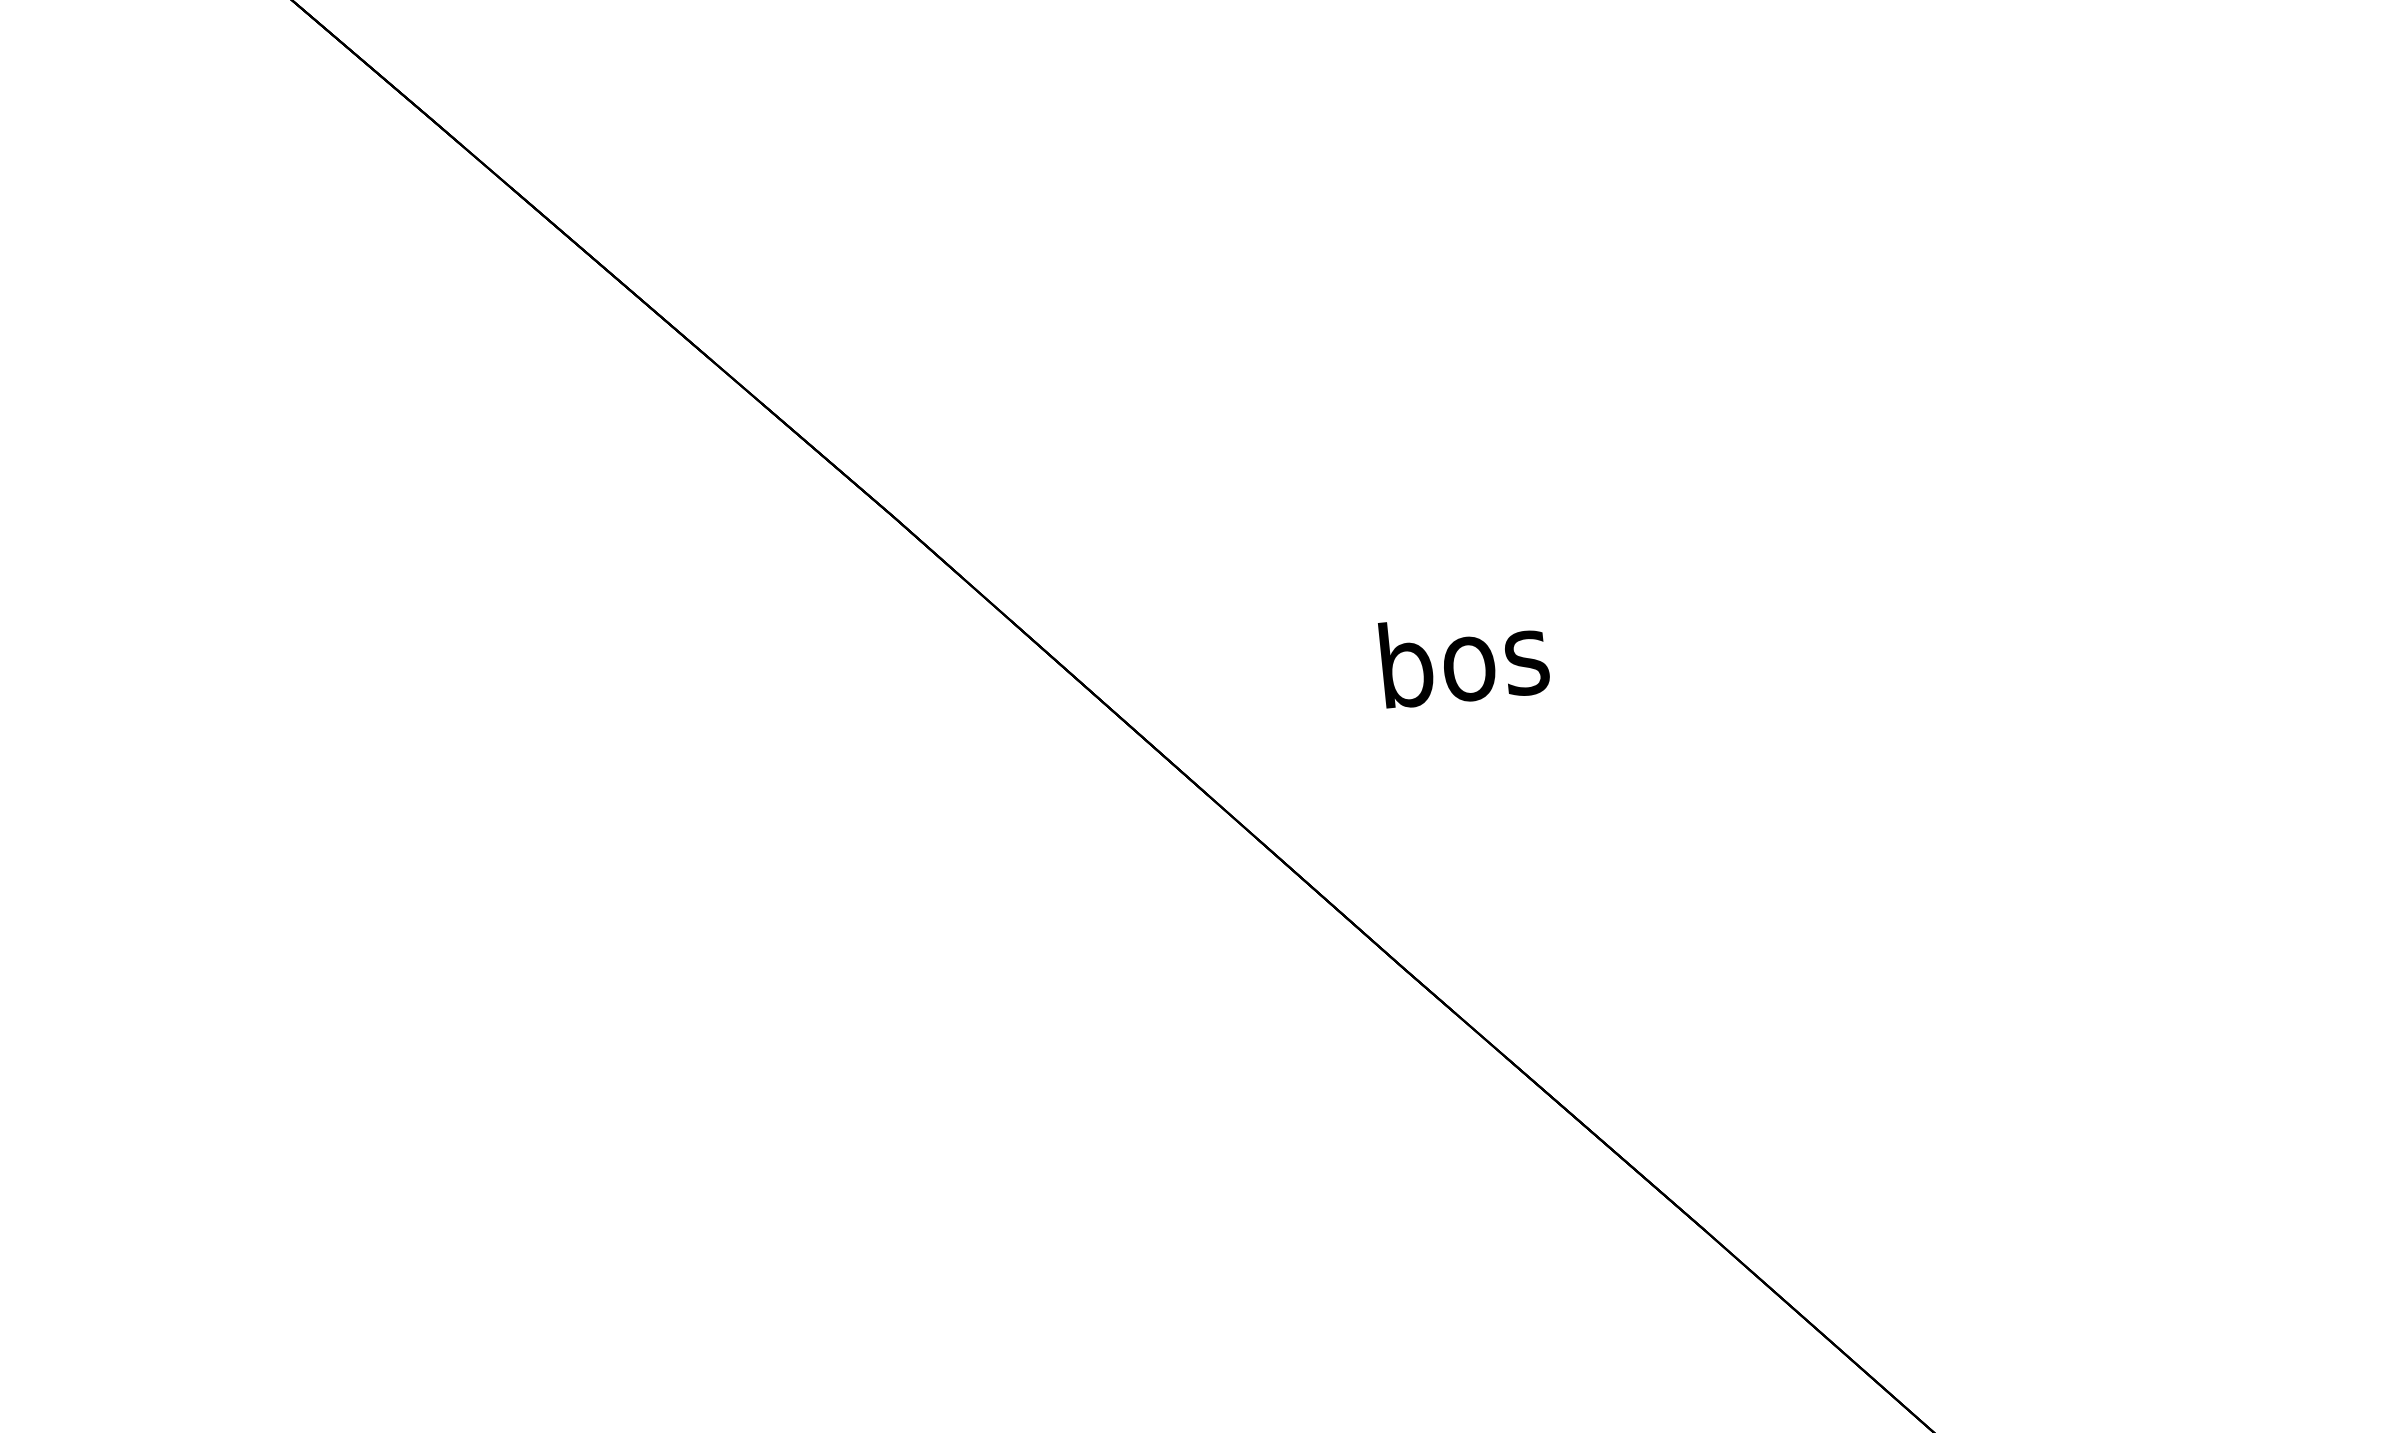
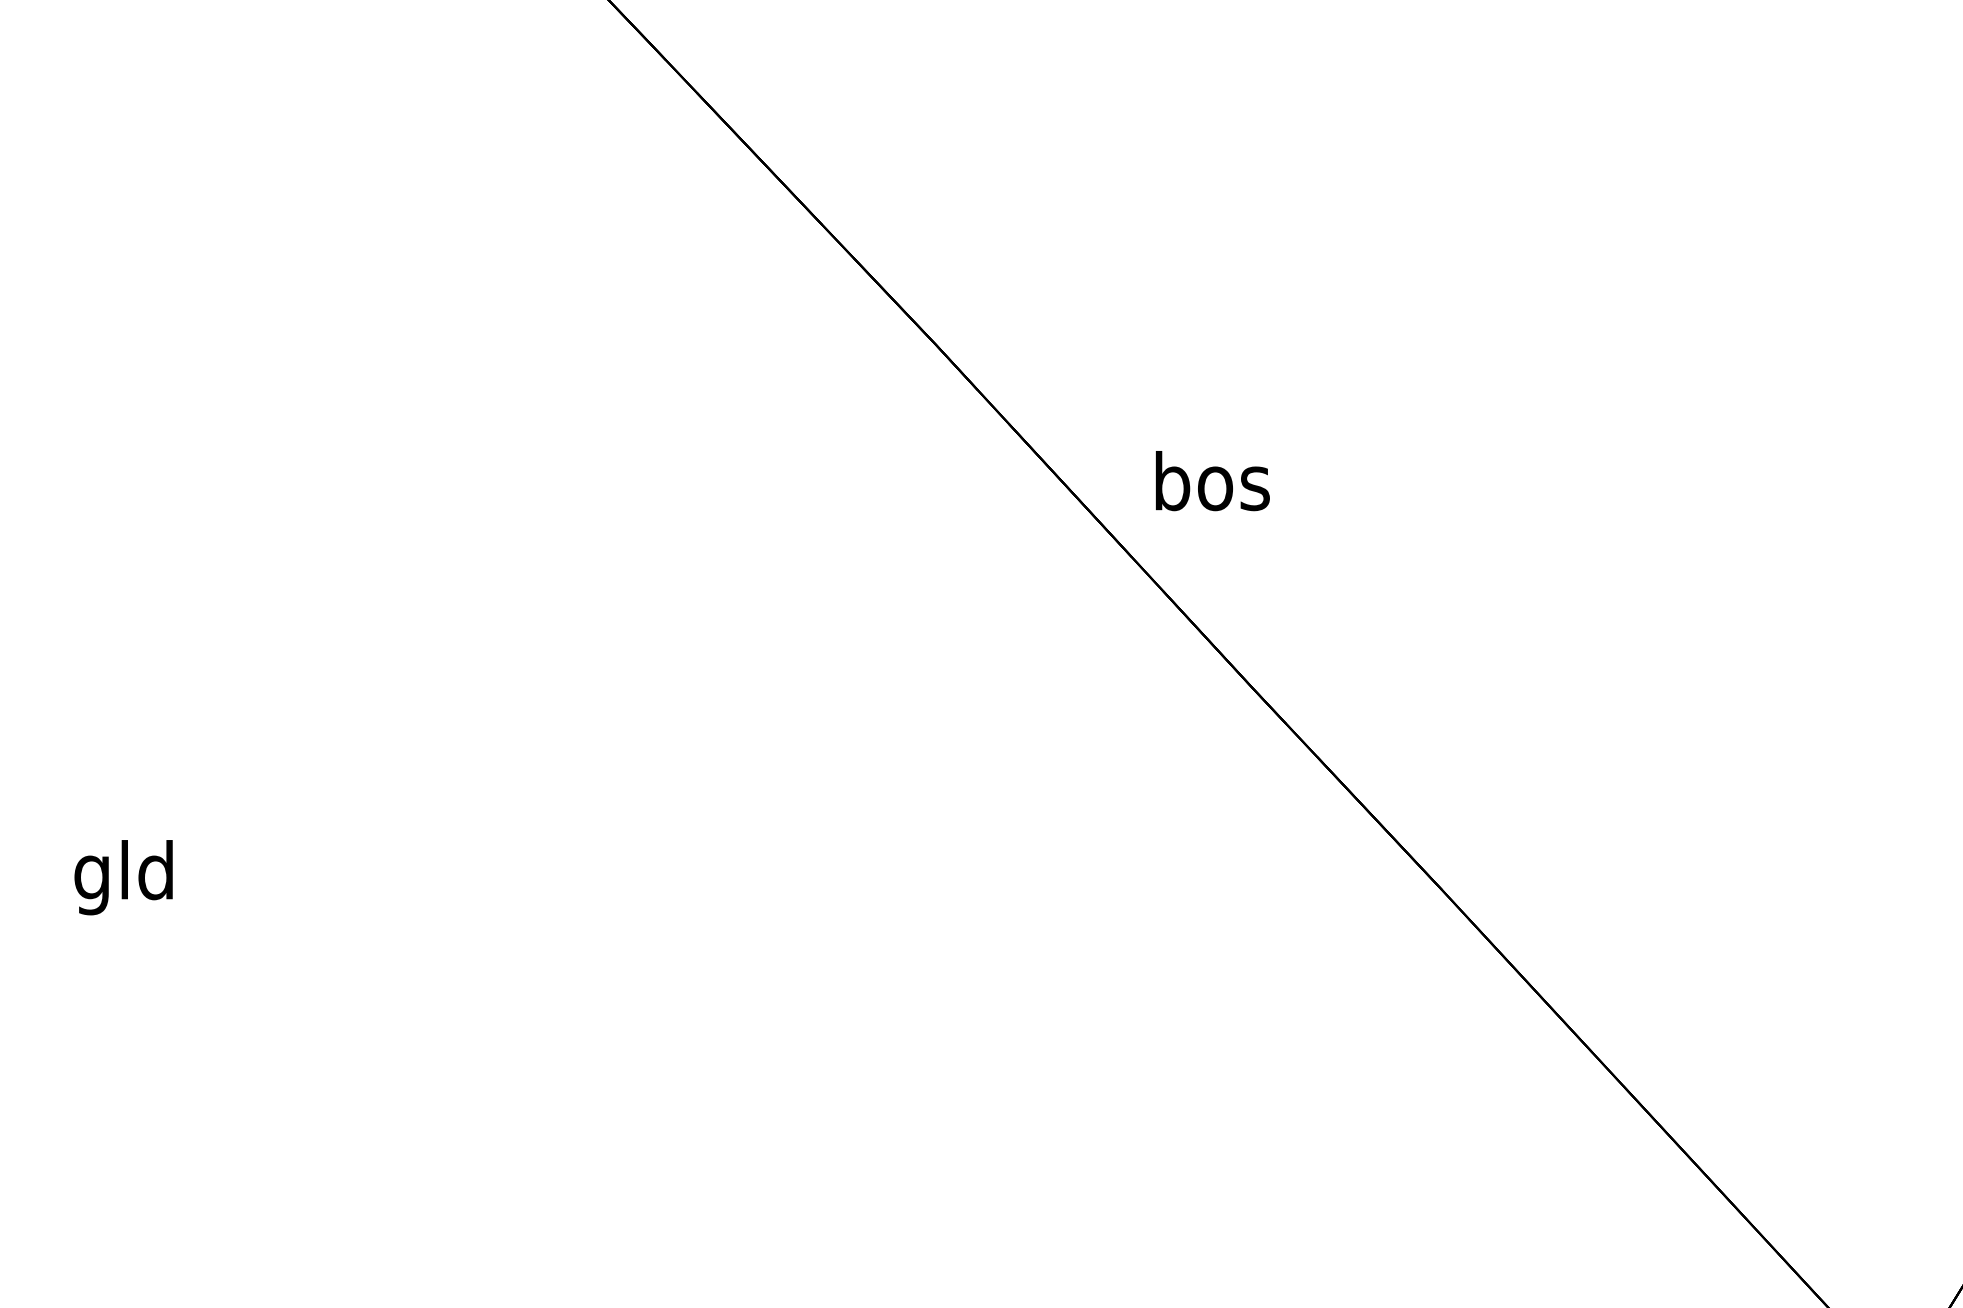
text: (1464, 658) -> (1212, 481), moved

